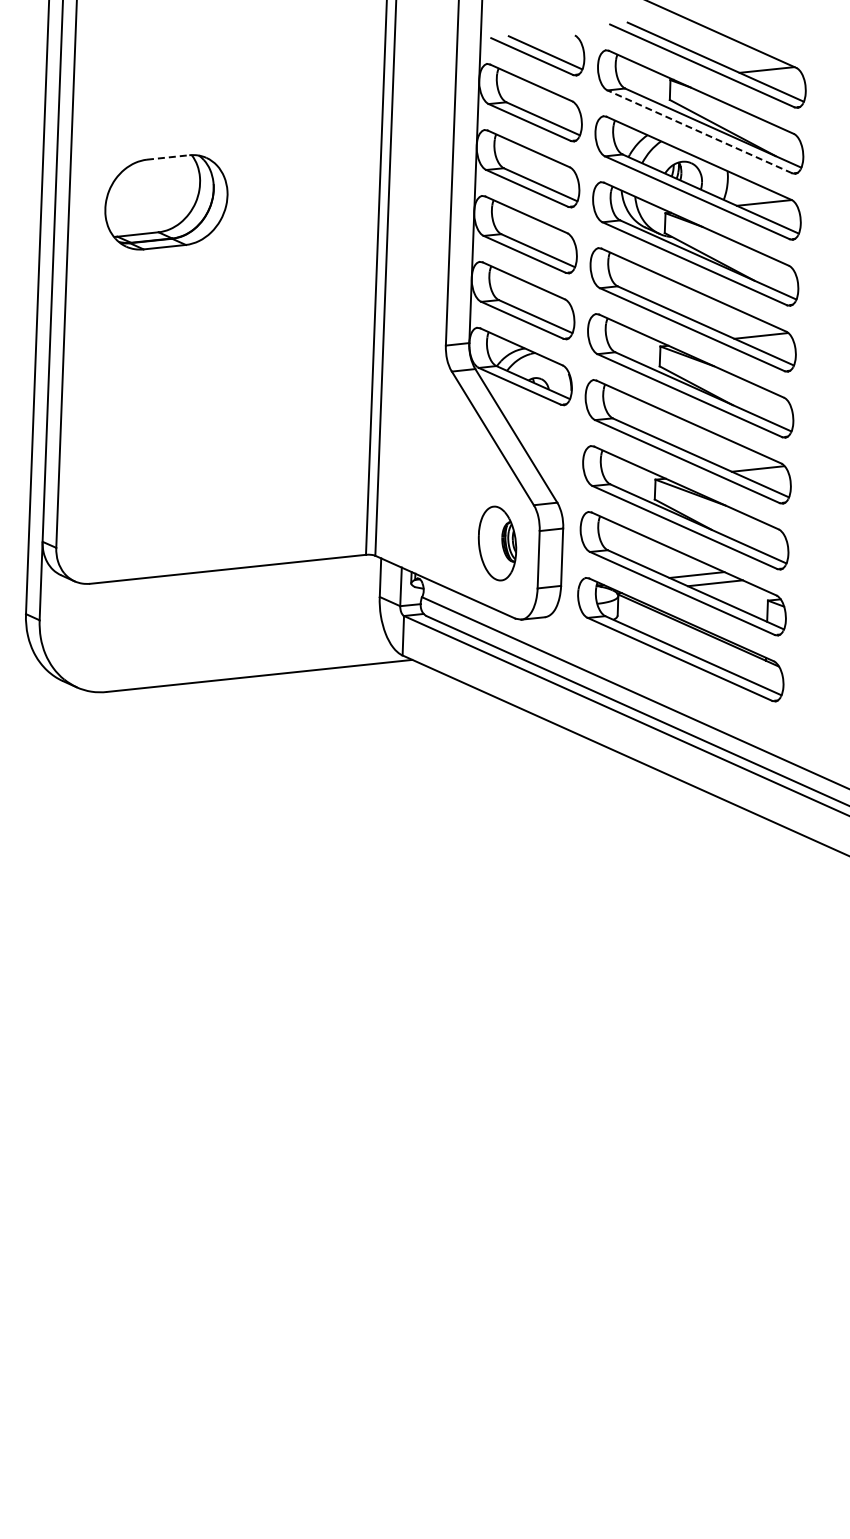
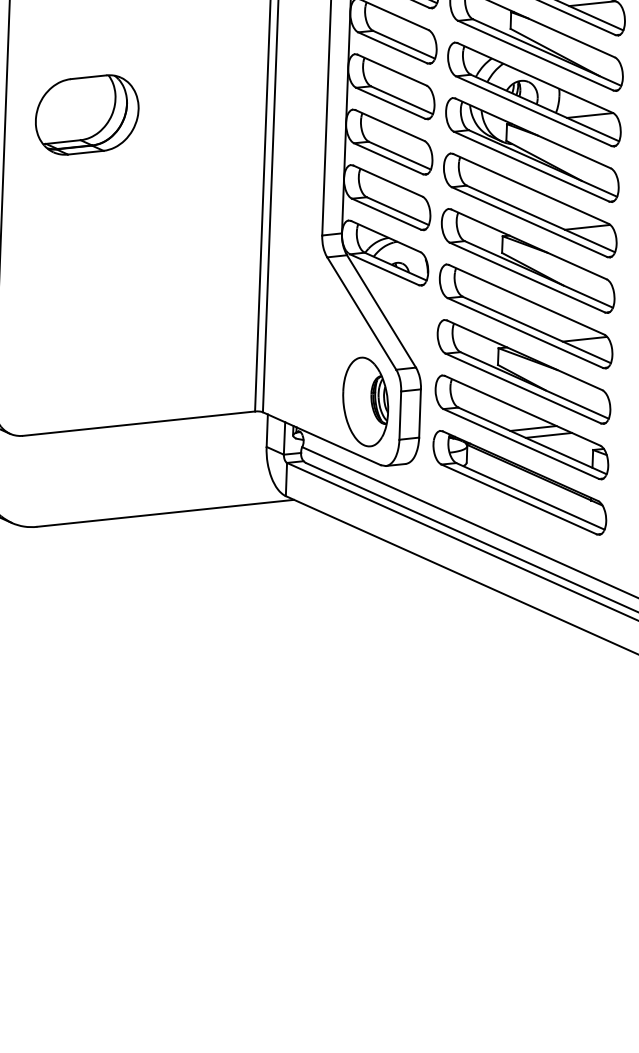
line: (699, 131) -> (535, 55), dashed -> solid
line: (168, 157) -> (88, 77), dashed -> solid
part: (497, 543) -> (365, 401), size x1.43

